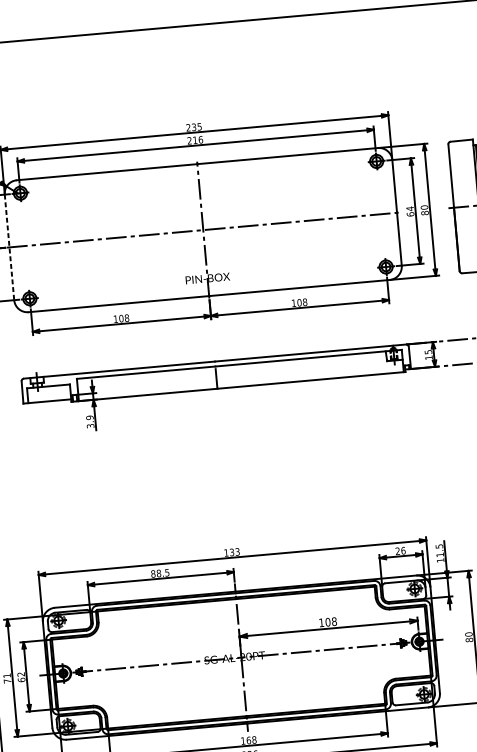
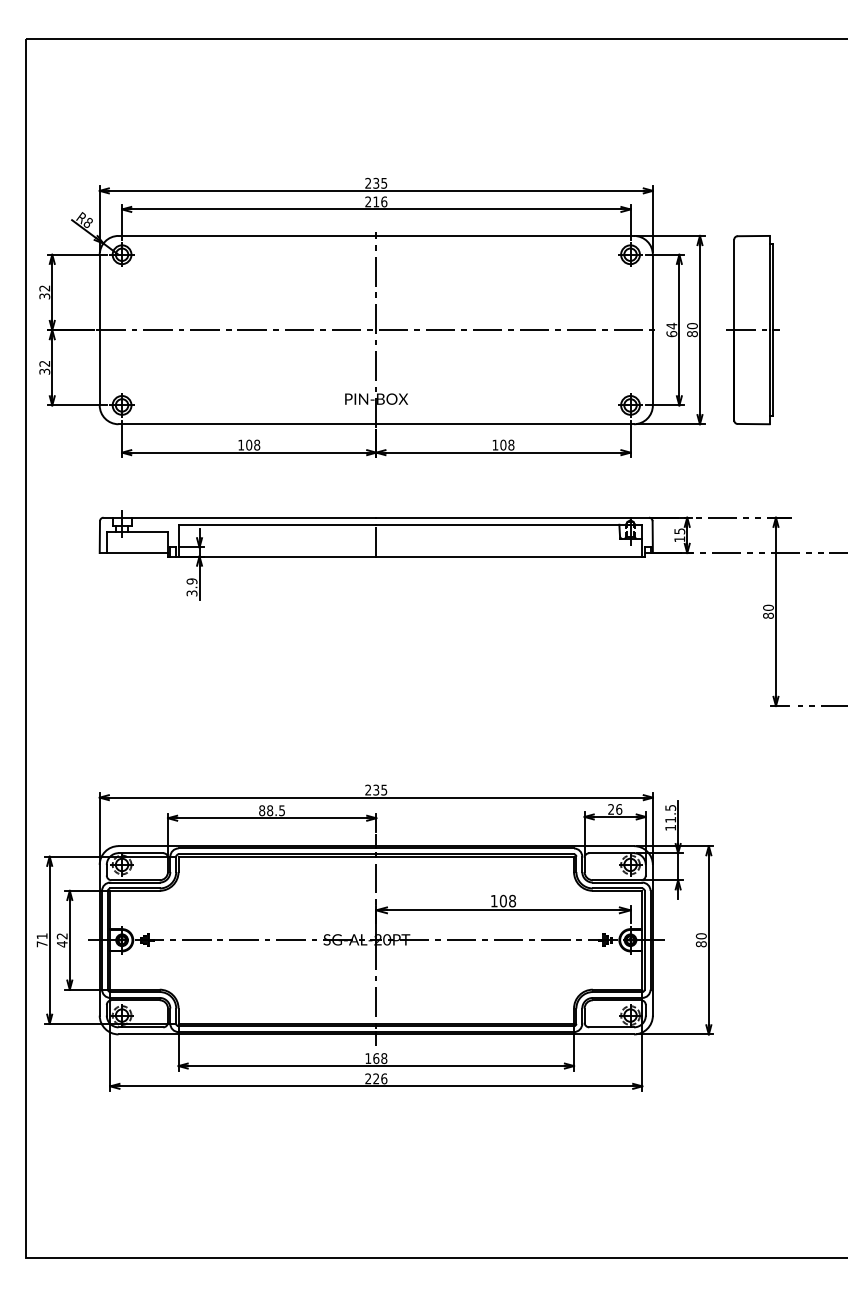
line: (9, 247) -> (99, 330), dashed -> solid
text: (232, 551) -> (376, 789), 133 -> 235
text: (21, 680) -> (61, 944), 62 -> 42

